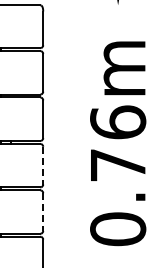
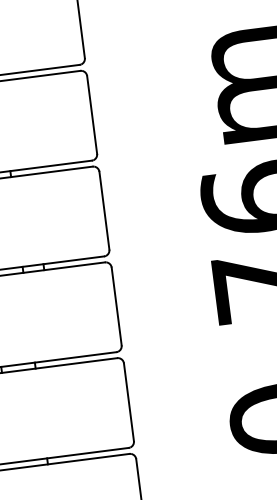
line: (43, 165) -> (117, 306), dashed -> solid
line: (43, 212) -> (129, 403), dashed -> solid

